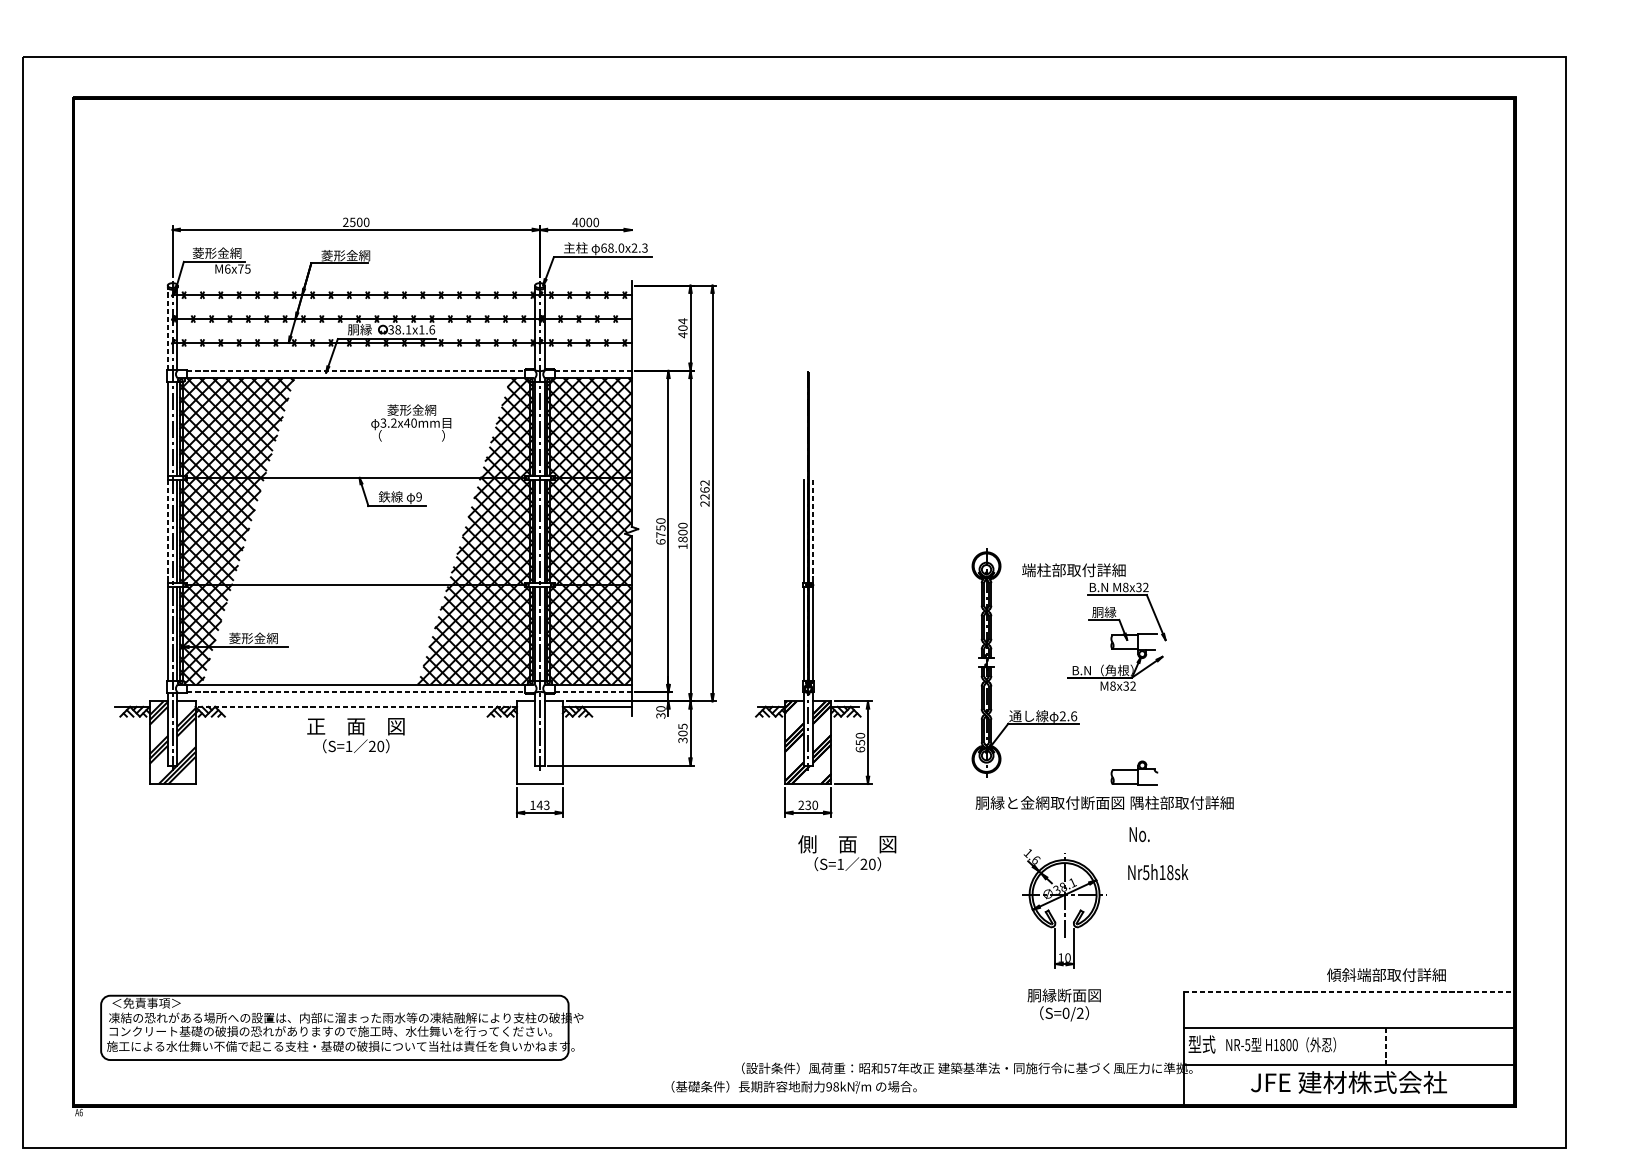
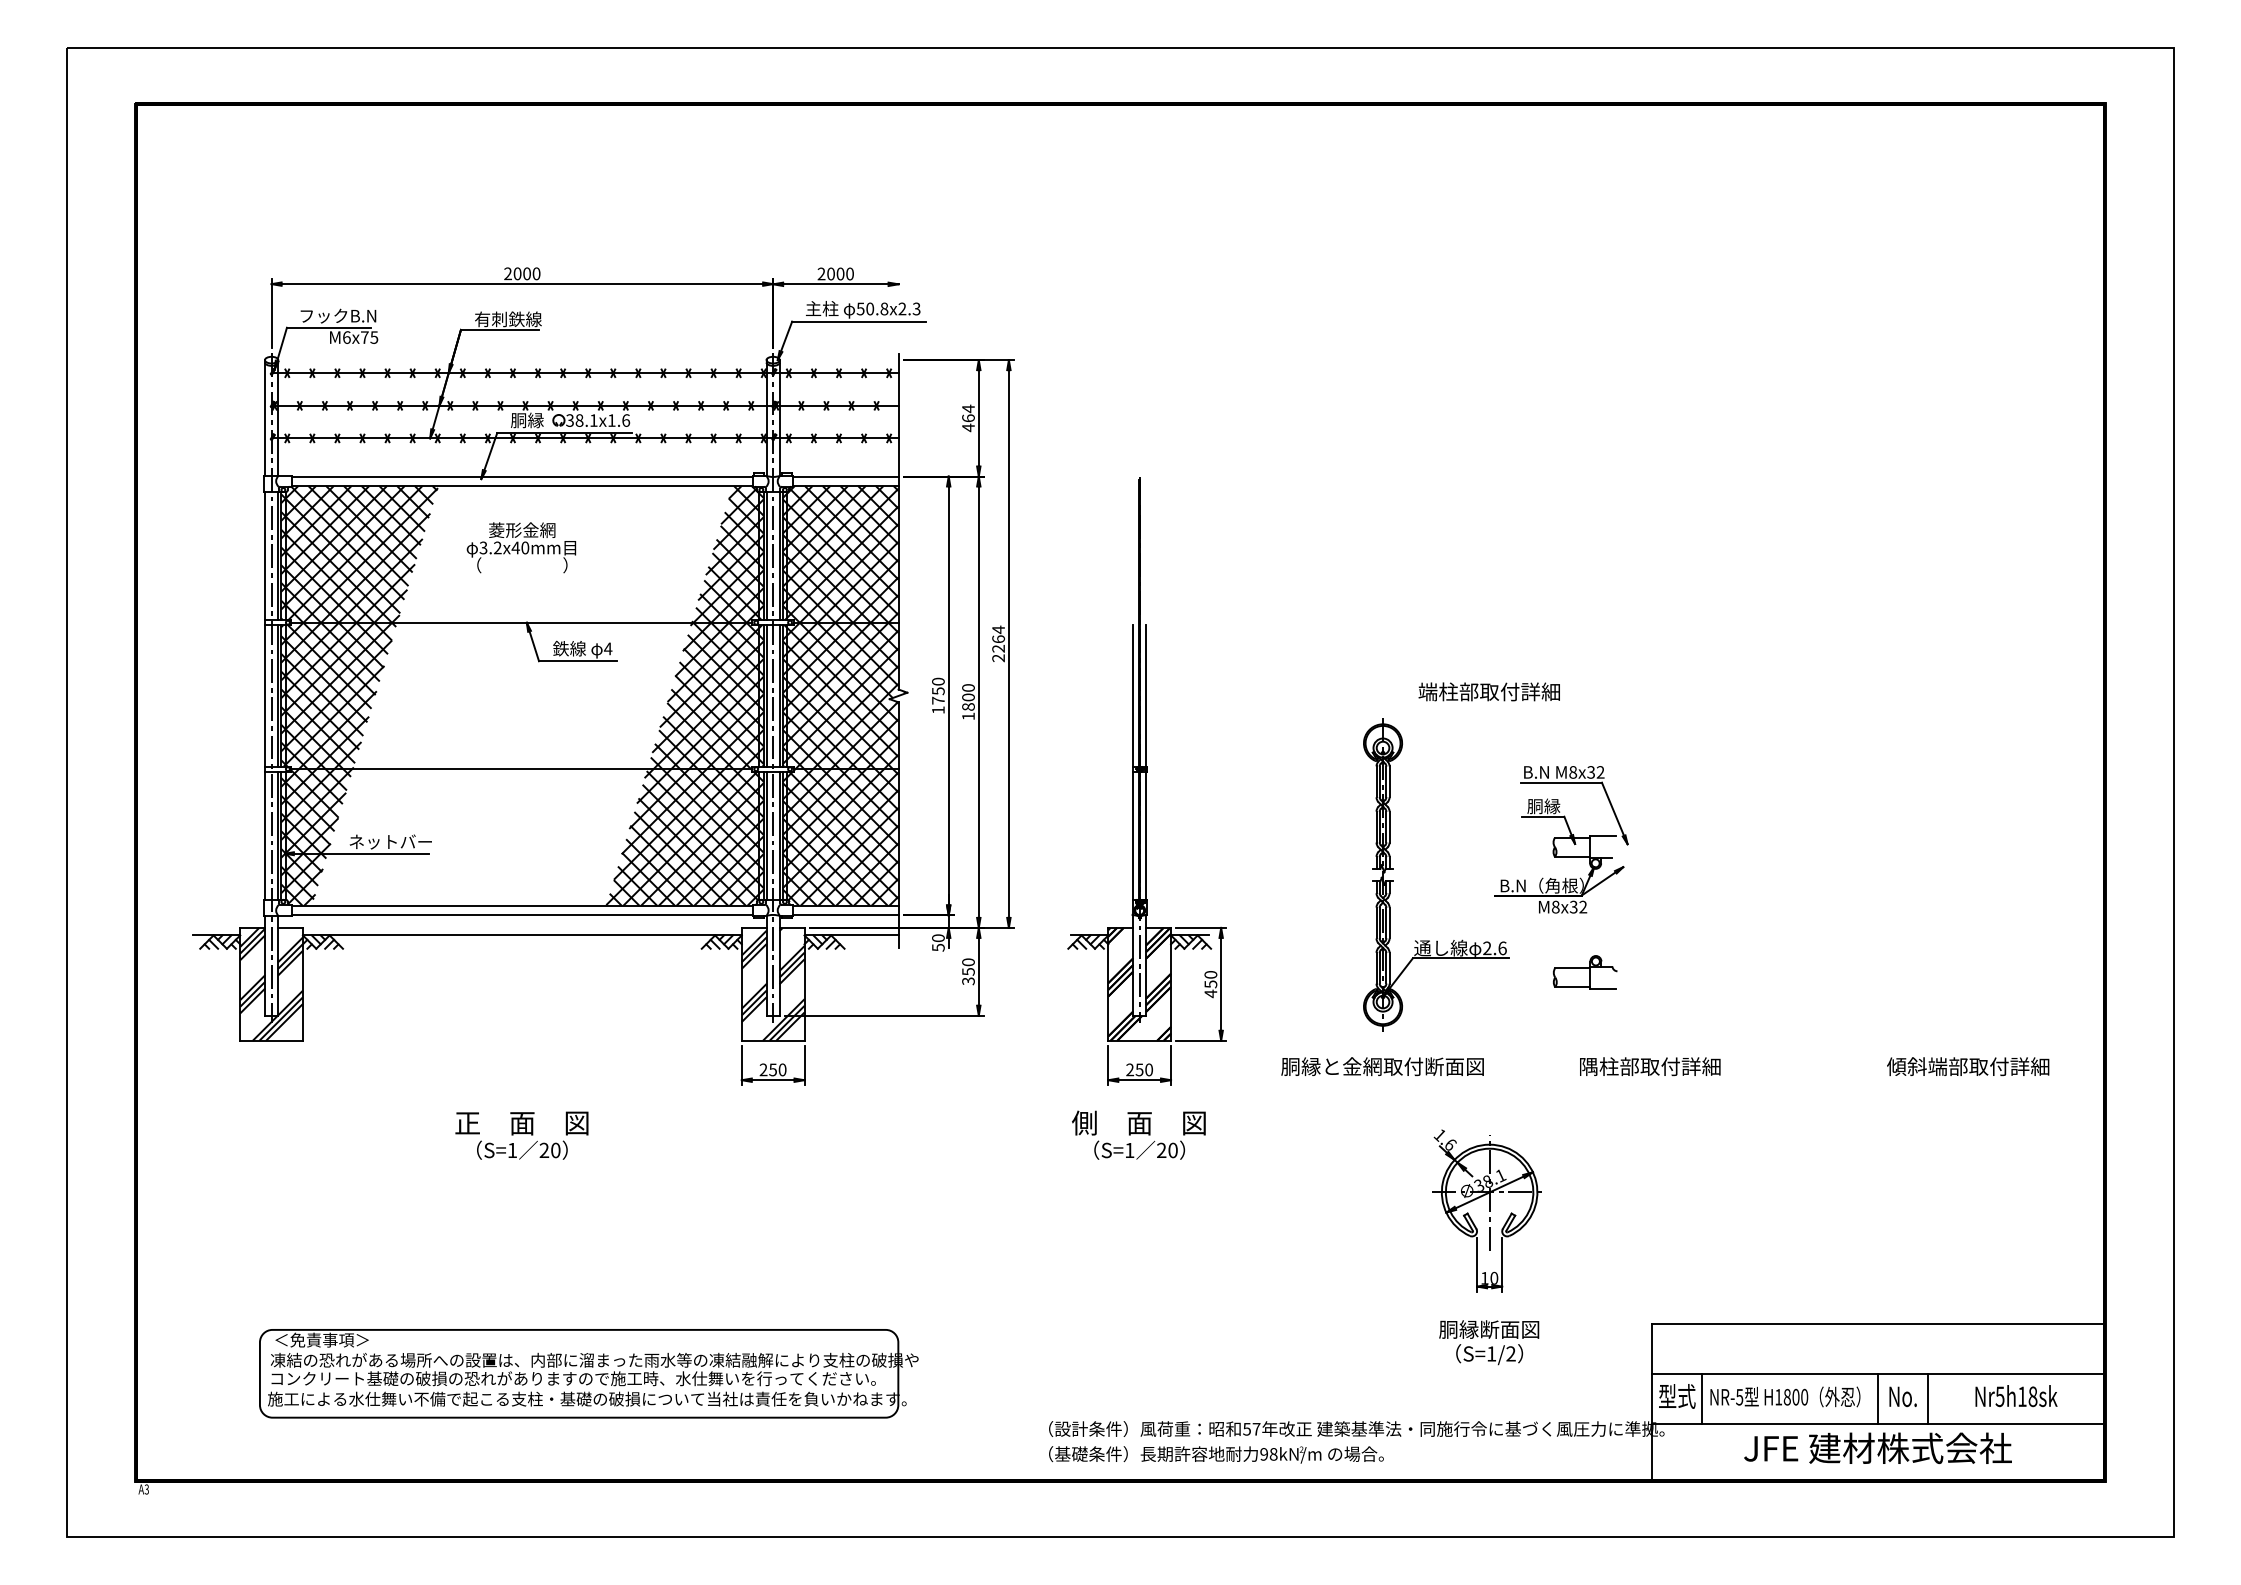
text: (352, 222) -> (517, 273), 2500 -> 2000
text: (575, 222) -> (821, 273), 4000 -> 2000
text: (612, 247) -> (872, 308), 68.0x2.3 -> 50.8x2.3
text: (220, 252) -> (337, 315), 菱形金網 -> フックB.N
text: (346, 255) -> (508, 319), 菱形金網 -> 有刺鉄線
text: (682, 328) -> (968, 418), 404 -> 464
line: (168, 329) -> (265, 419), dashed -> solid
line: (356, 370) -> (522, 476), dashed -> solid
line: (592, 370) -> (845, 476), dashed -> solid
text: (411, 422) -> (521, 547), moved
text: (704, 482) -> (998, 629), 2262 -> 2264
text: (419, 496) -> (608, 648), 9 -> 4
line: (168, 531) -> (265, 695), dashed -> solid
line: (813, 531) -> (1146, 695), dashed -> solid
text: (660, 541) -> (938, 709), 6750 -> 1750
text: (1073, 569) -> (1488, 691), moved
text: (259, 638) -> (390, 841), 菱形金網 -> ネットバー
line: (356, 692) -> (522, 915), dashed -> solid
line: (592, 692) -> (845, 915), dashed -> solid
line: (355, 706) -> (521, 935), dashed -> solid
text: (660, 715) -> (938, 947), 30 -> 50
text: (682, 729) -> (968, 966), 305 -> 350
text: (355, 735) -> (521, 1135), moved
hatch: (539, 742) -> (772, 983), added
text: (860, 749) -> (1210, 993), 650 -> 450
part: (1134, 773) -> (1585, 972), moved
text: (1049, 802) -> (1382, 1066), moved
text: (539, 805) -> (772, 1069), 143 -> 250
text: (808, 805) -> (1139, 1069), 230 -> 250
text: (1139, 834) -> (1902, 1396), moved
text: (846, 852) -> (1138, 1134), moved
text: (1158, 872) -> (2016, 1396), moved
text: (1386, 974) -> (1968, 1066), moved
line: (1348, 991) -> (1877, 1324), dashed -> solid
text: (1065, 1013) -> (1491, 1353), S=0/2 -> S=1/2
part: (341, 1027) -> (588, 1373), moved
line: (1220, 1046) -> (1702, 1399), added
line: (1348, 1046) -> (1877, 1399), added
line: (1385, 1046) -> (1928, 1399), dashed -> solid
text: (794, 1086) -> (1216, 1454), moved
text: (81, 1112) -> (146, 1489), A6 -> A3

